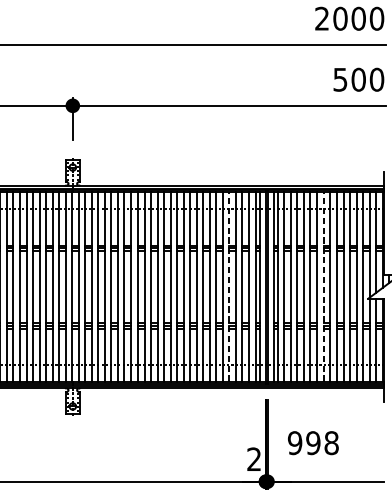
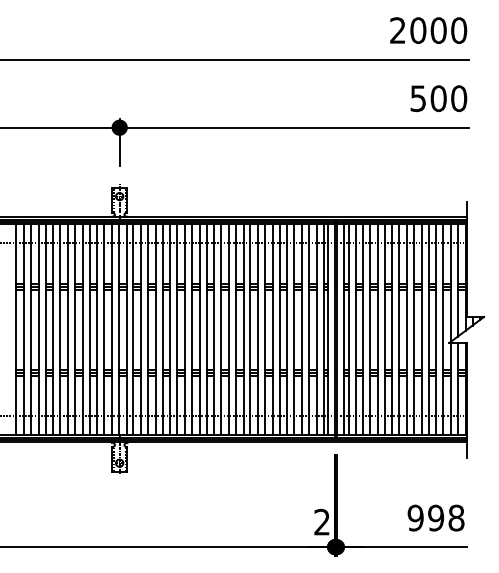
line: (229, 286) -> (294, 329), dashed -> solid
line: (323, 286) -> (399, 329), dashed -> solid
text: (312, 442) -> (435, 517), moved

